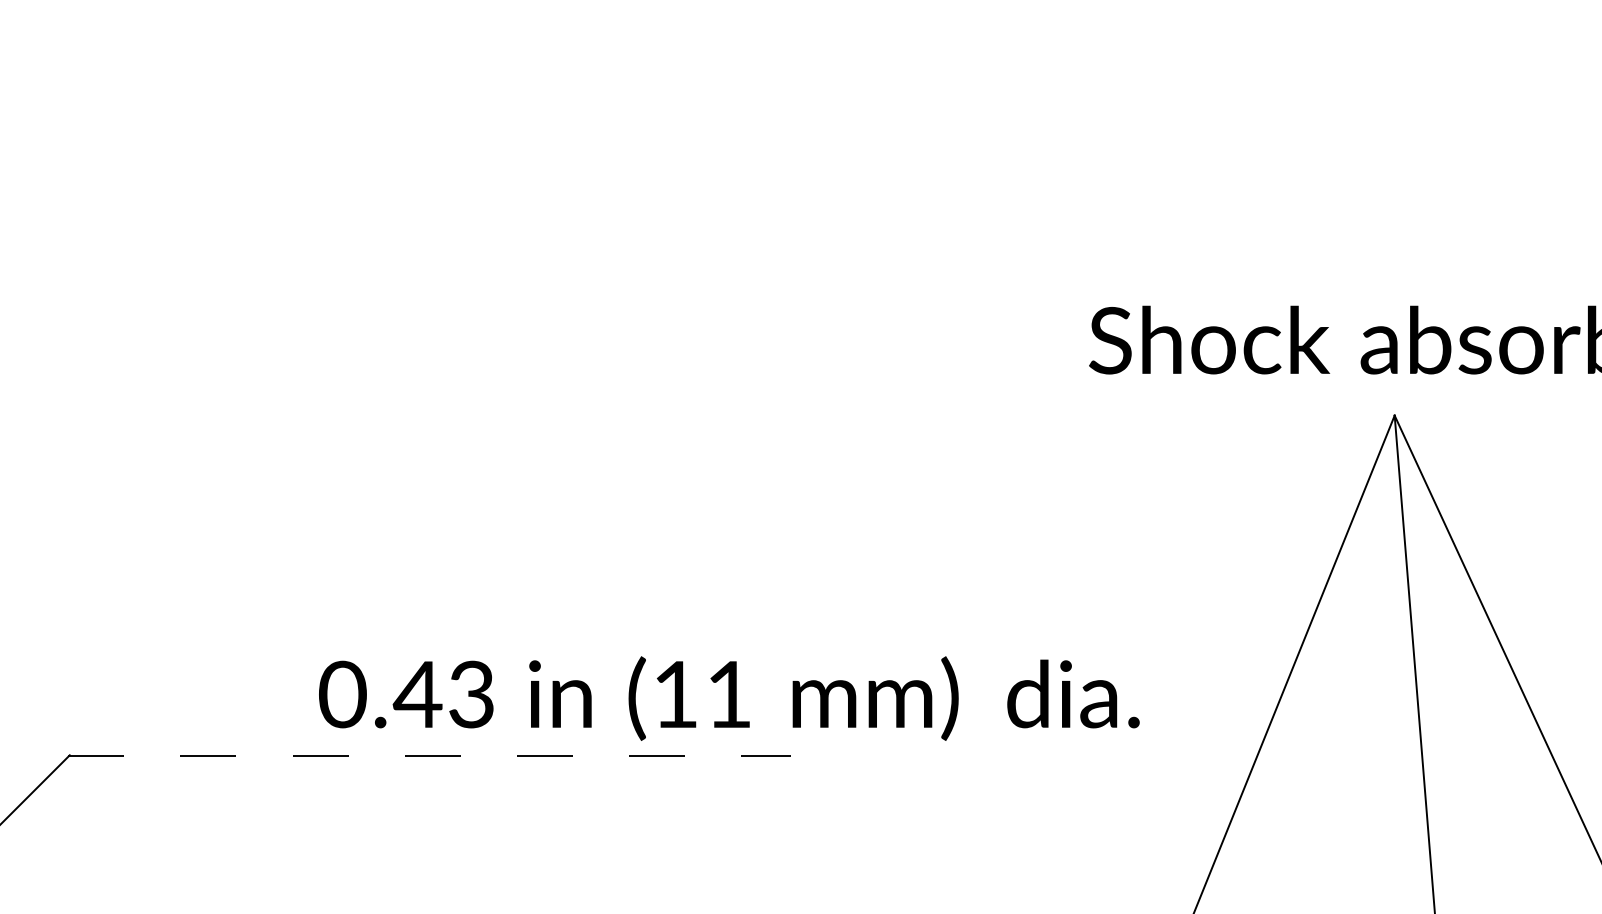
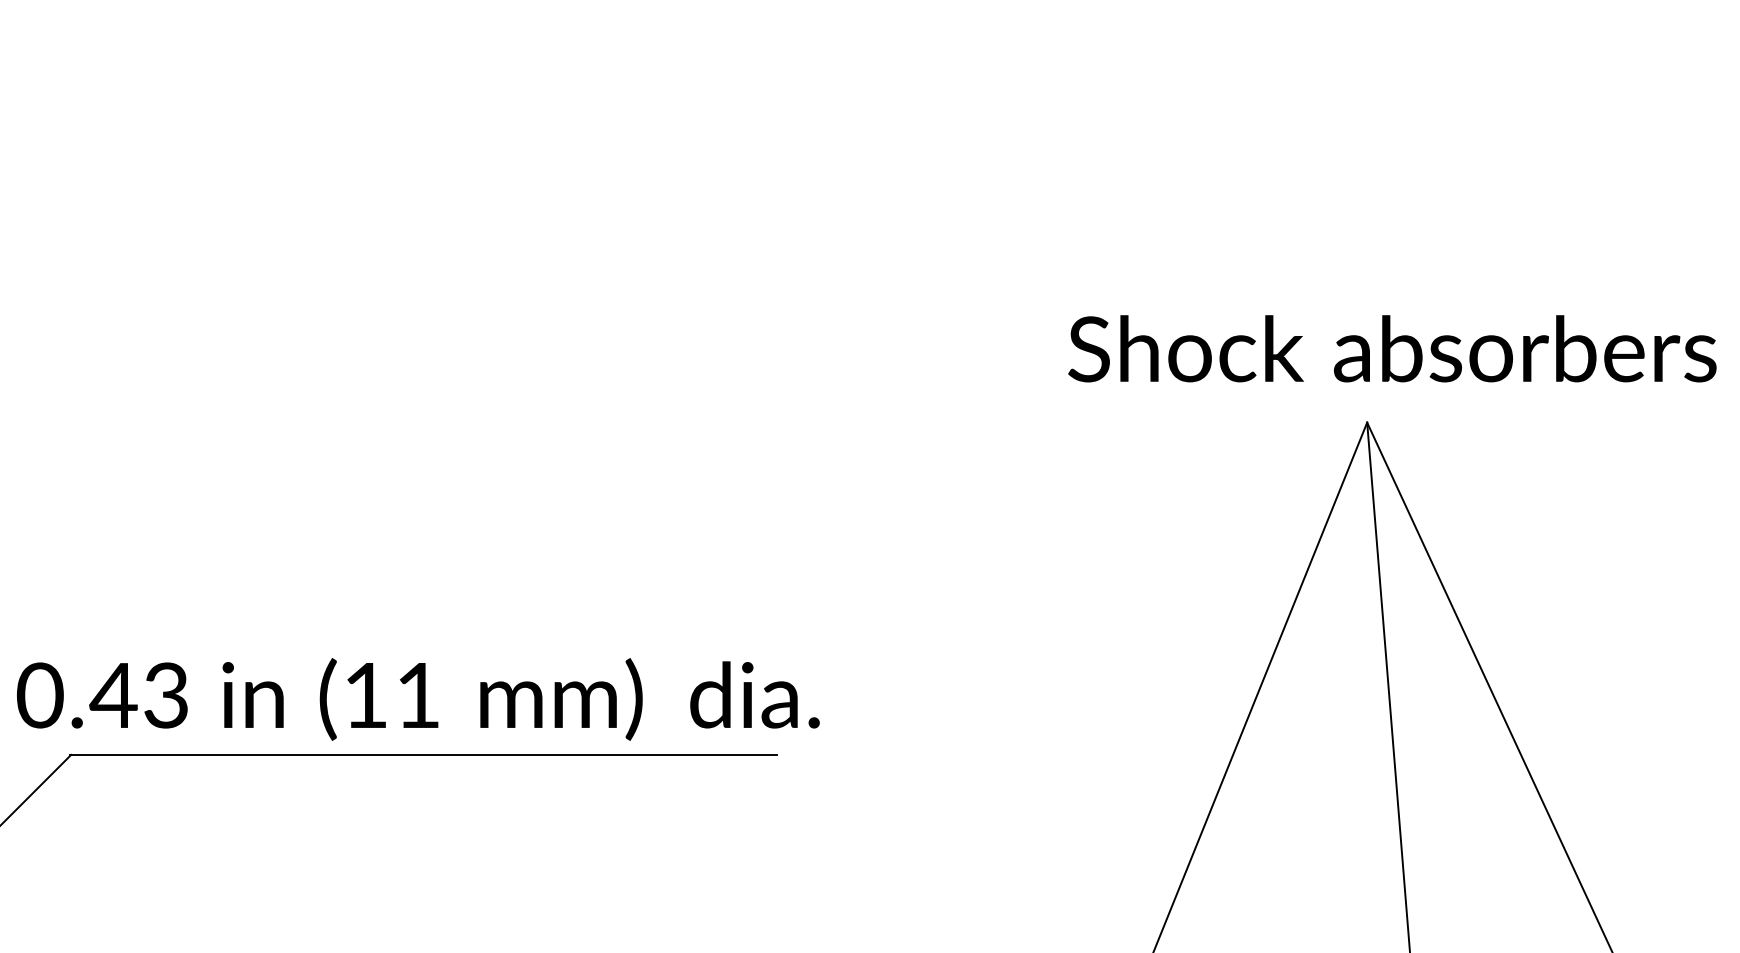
text: (729, 698) -> (418, 699), moved
line: (429, 755) -> (423, 755), dashed -> solid

